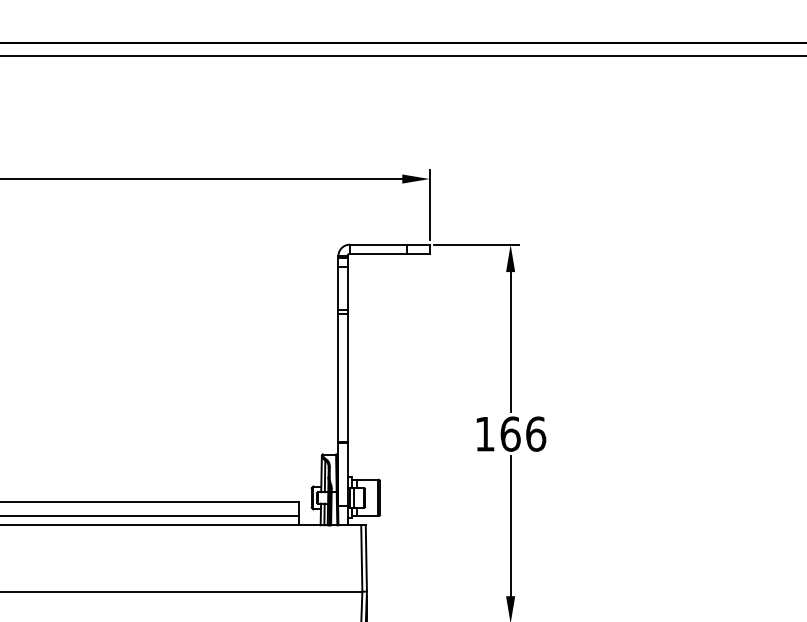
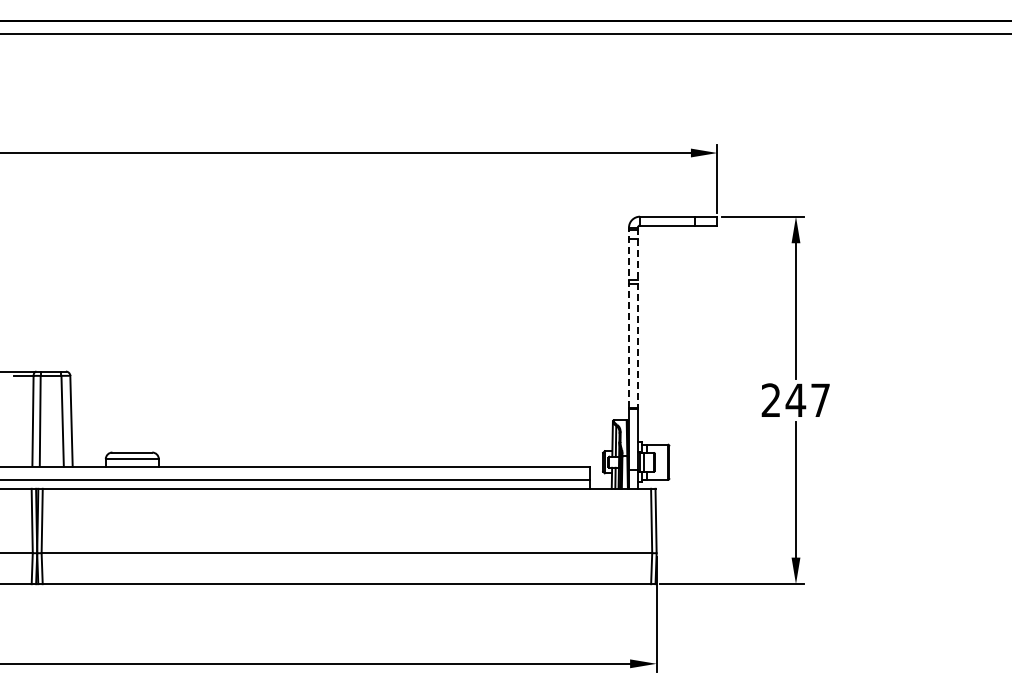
line: (337, 348) -> (628, 317), solid -> dashed
line: (347, 348) -> (637, 317), solid -> dashed
text: (510, 434) -> (795, 400), 166 -> 247

